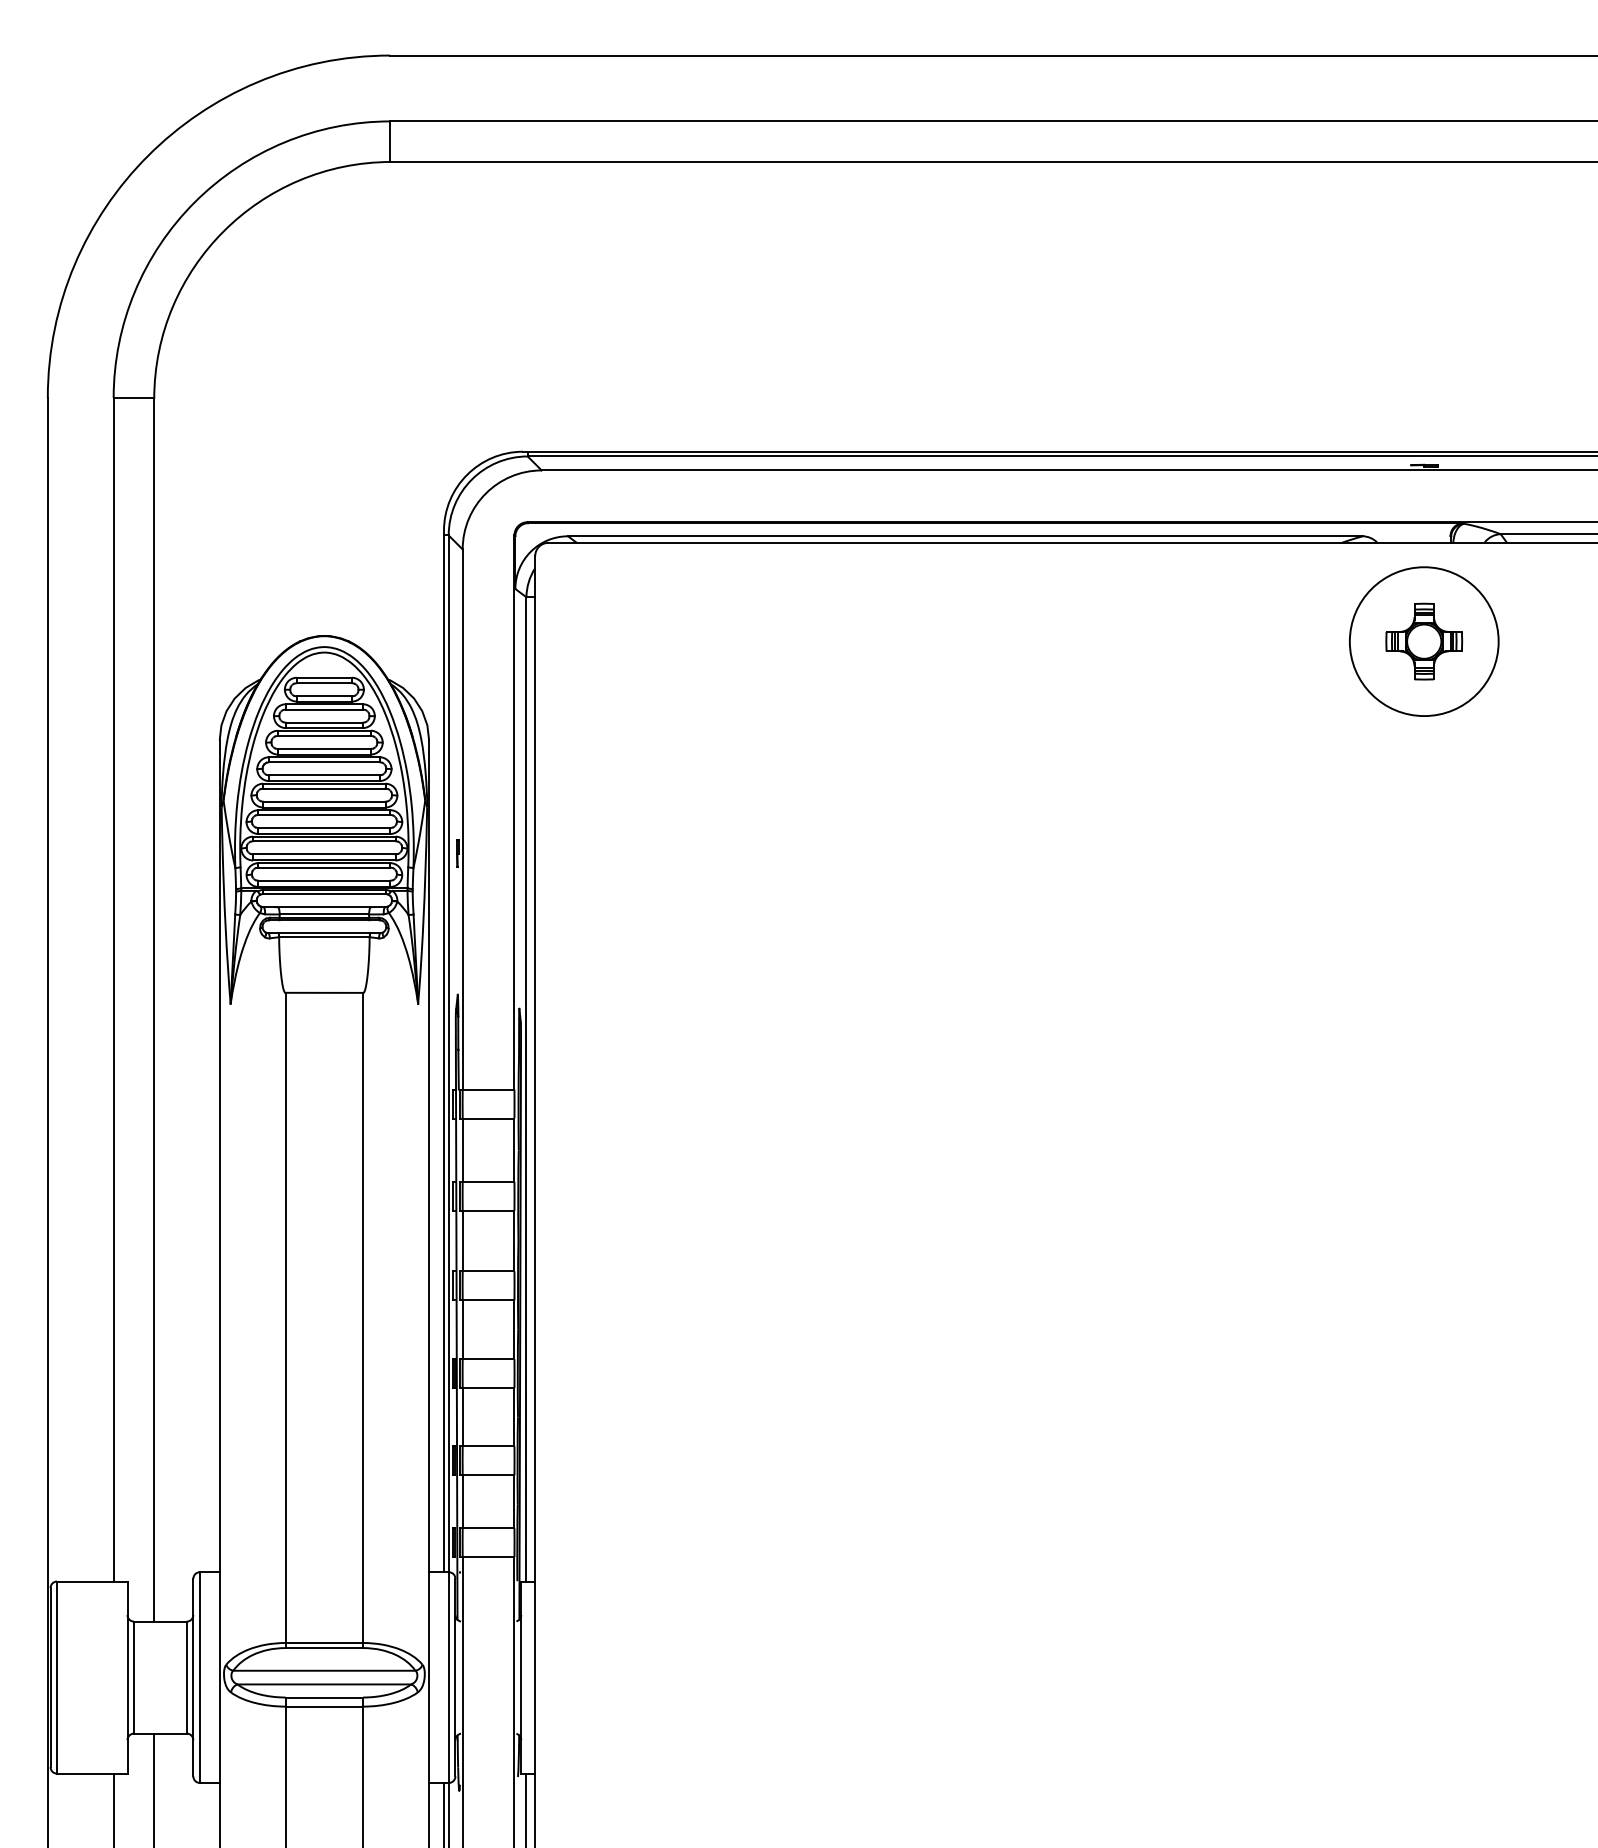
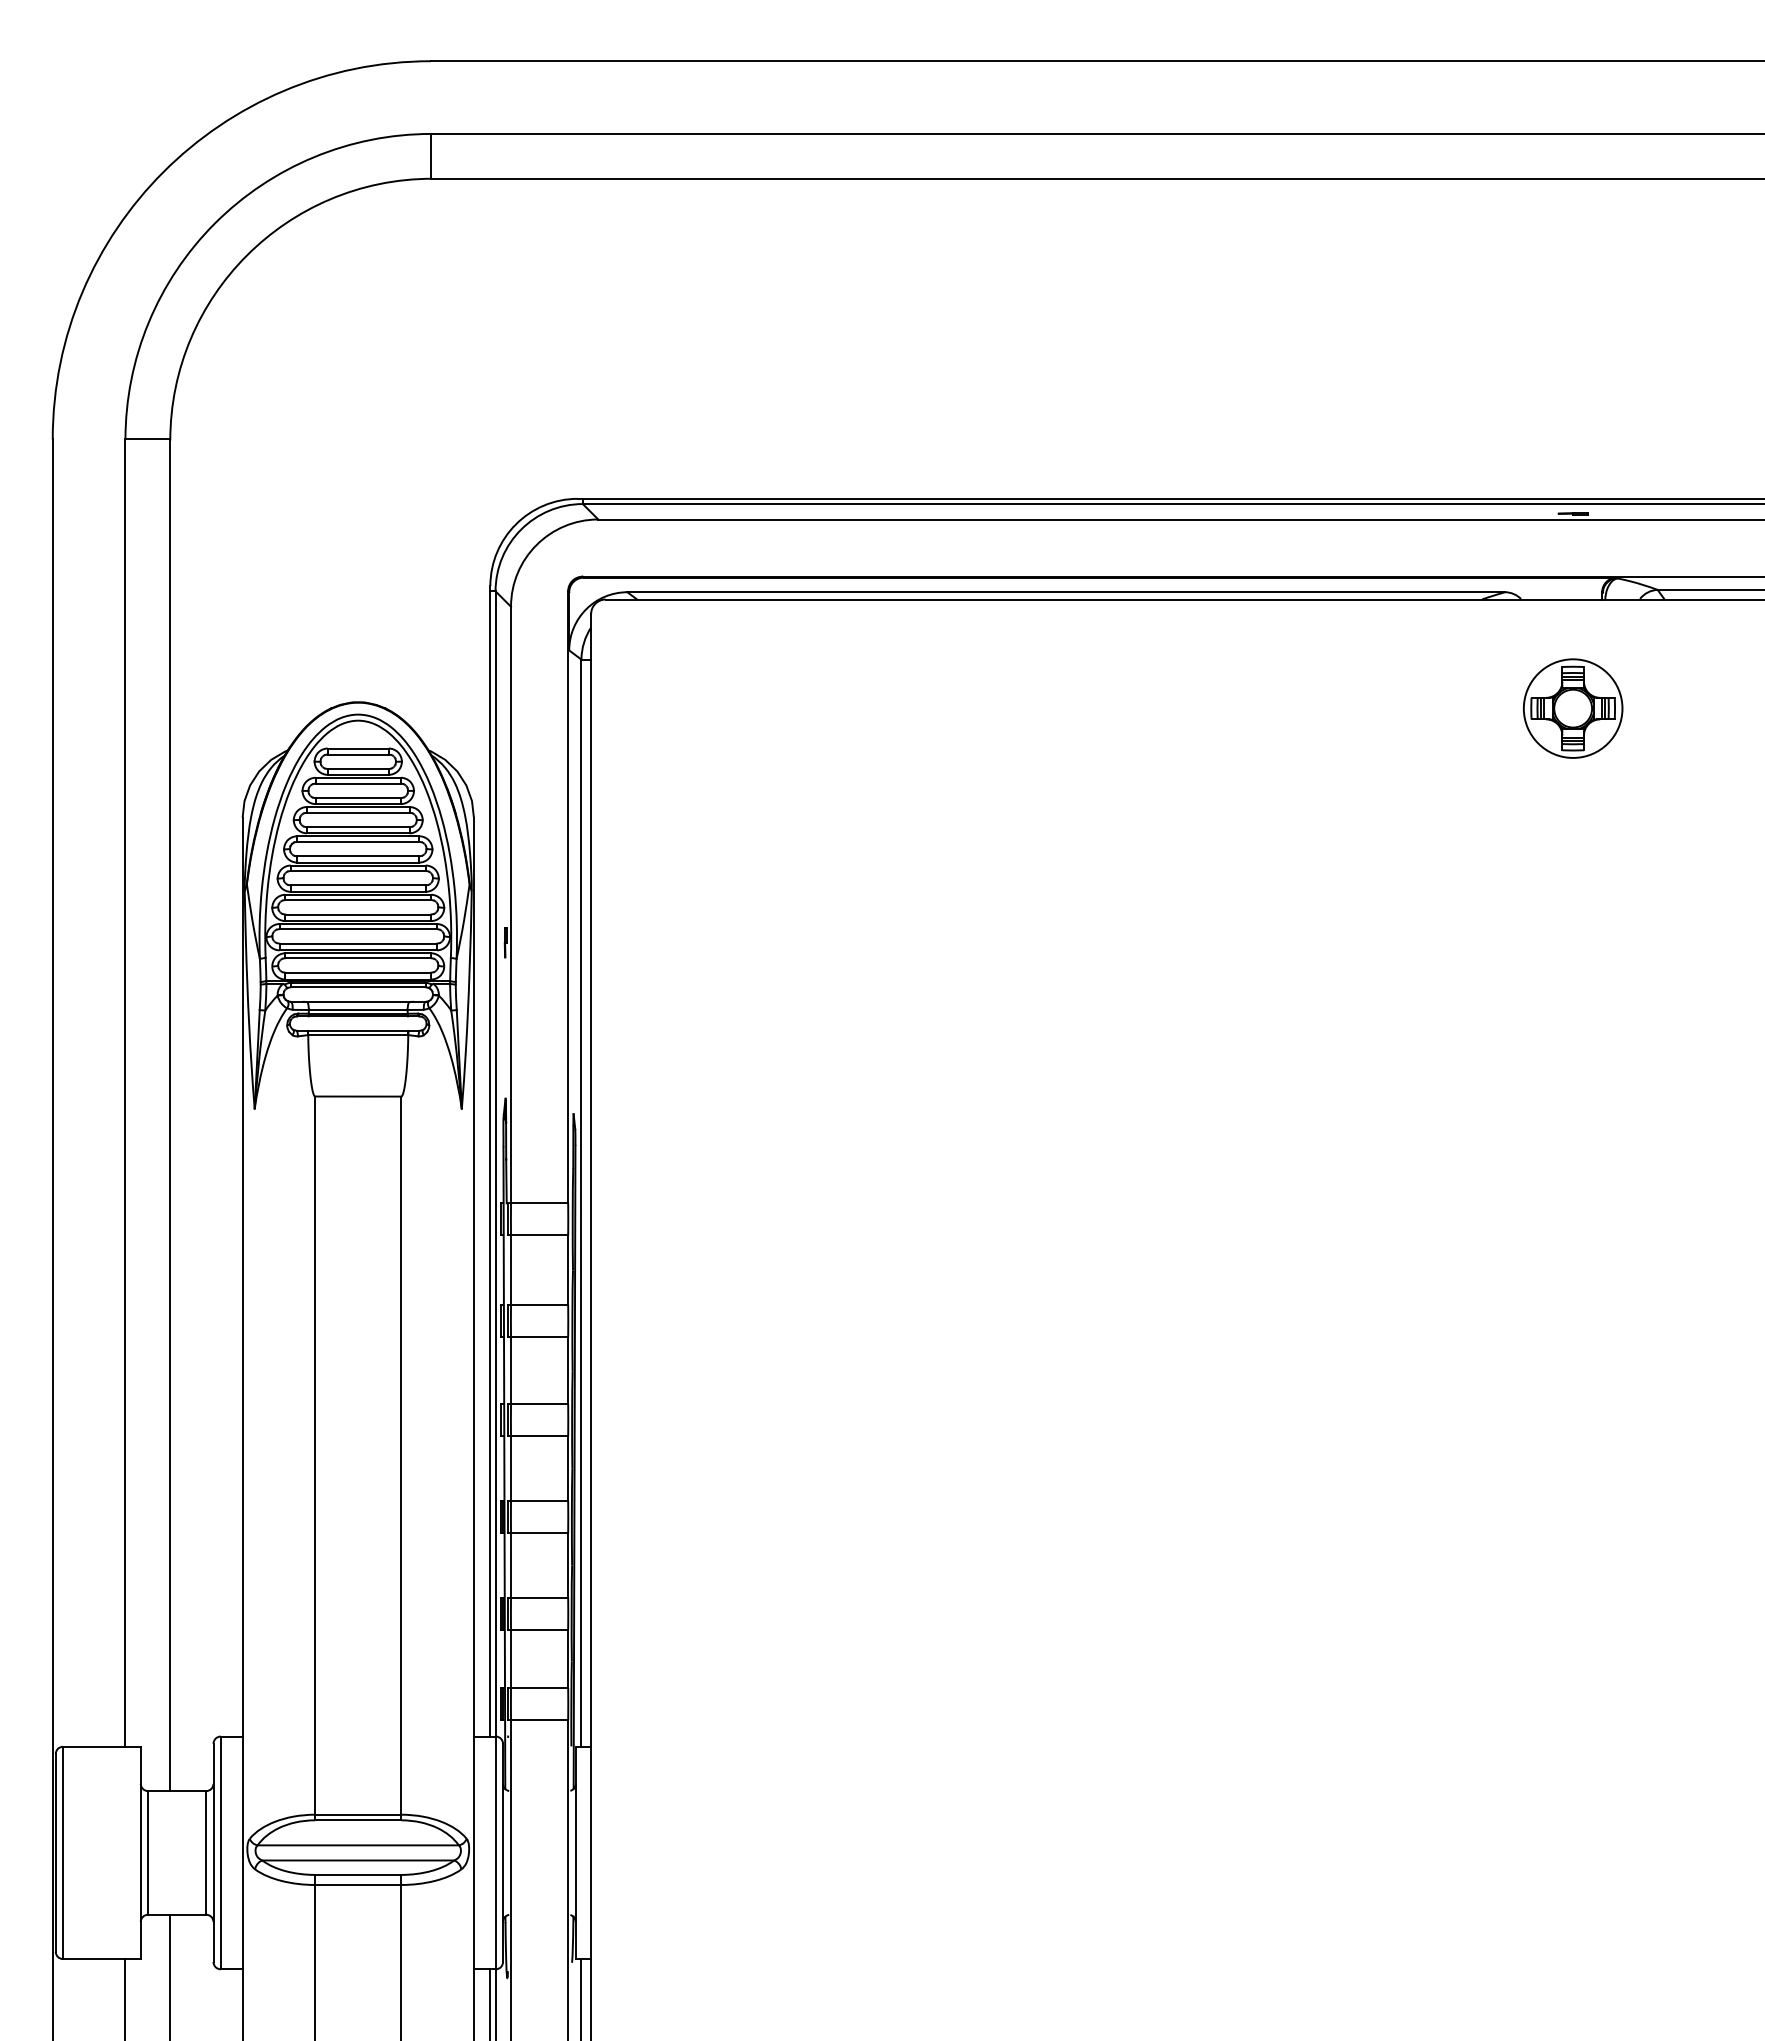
circle: (1423, 641) -> (1572, 708), size x0.6

